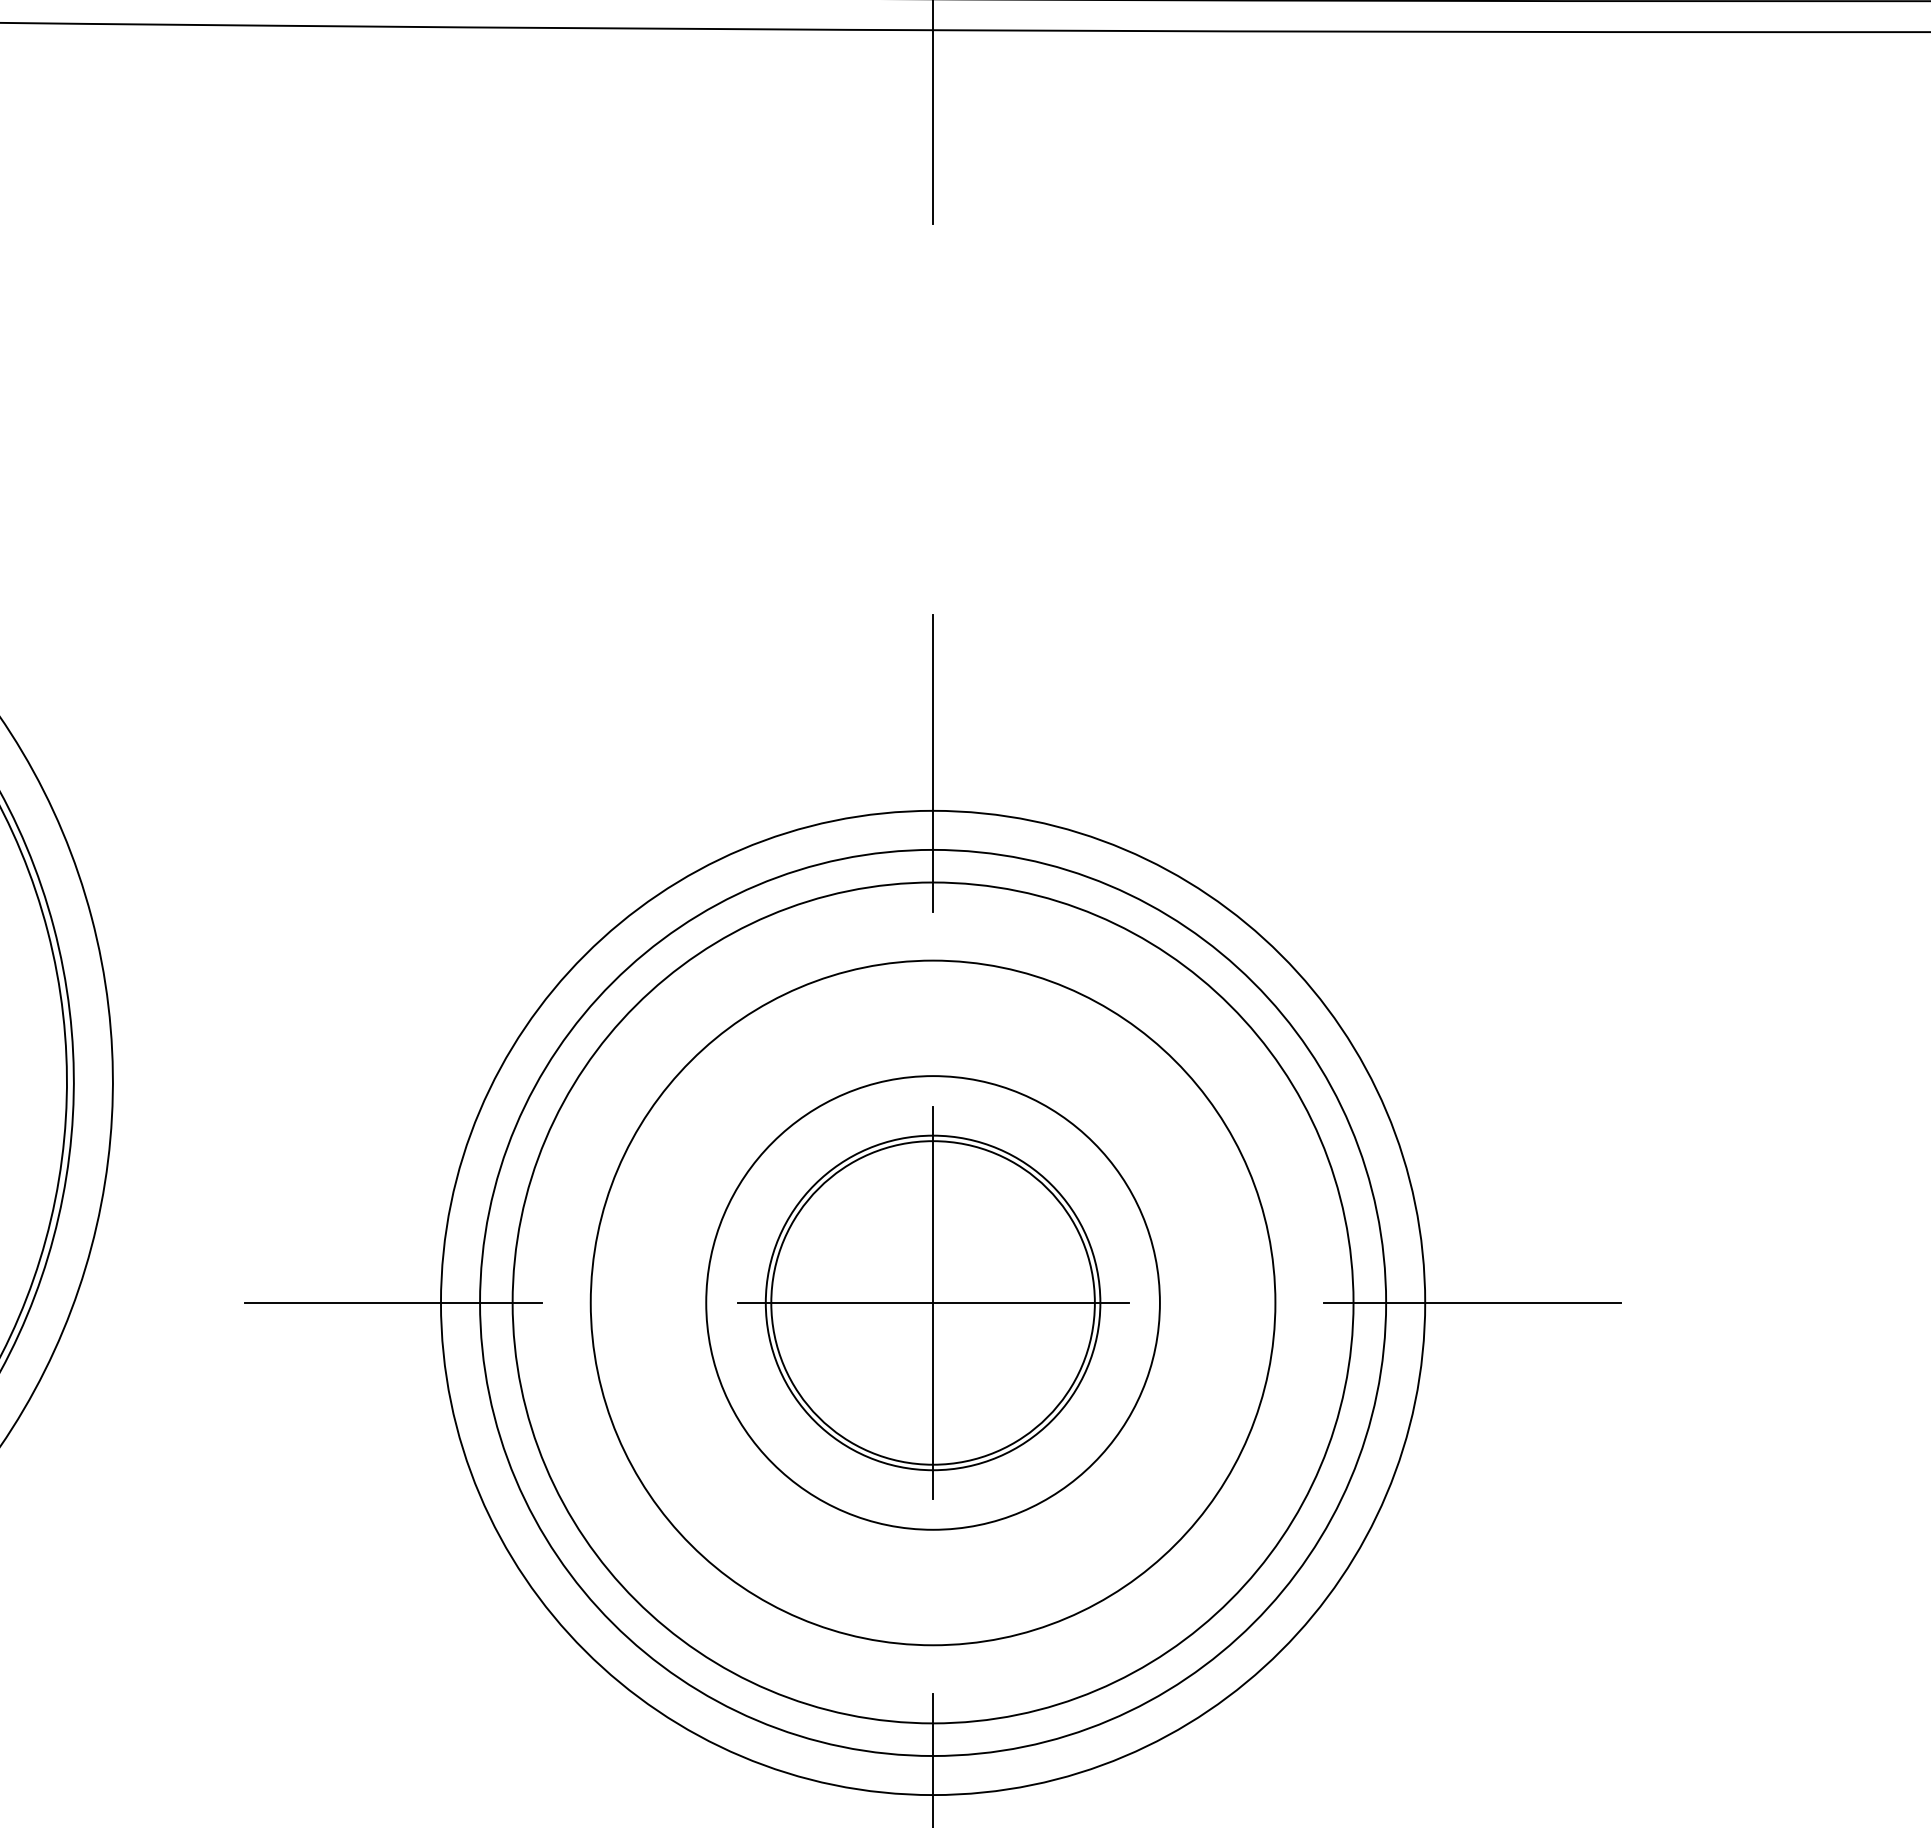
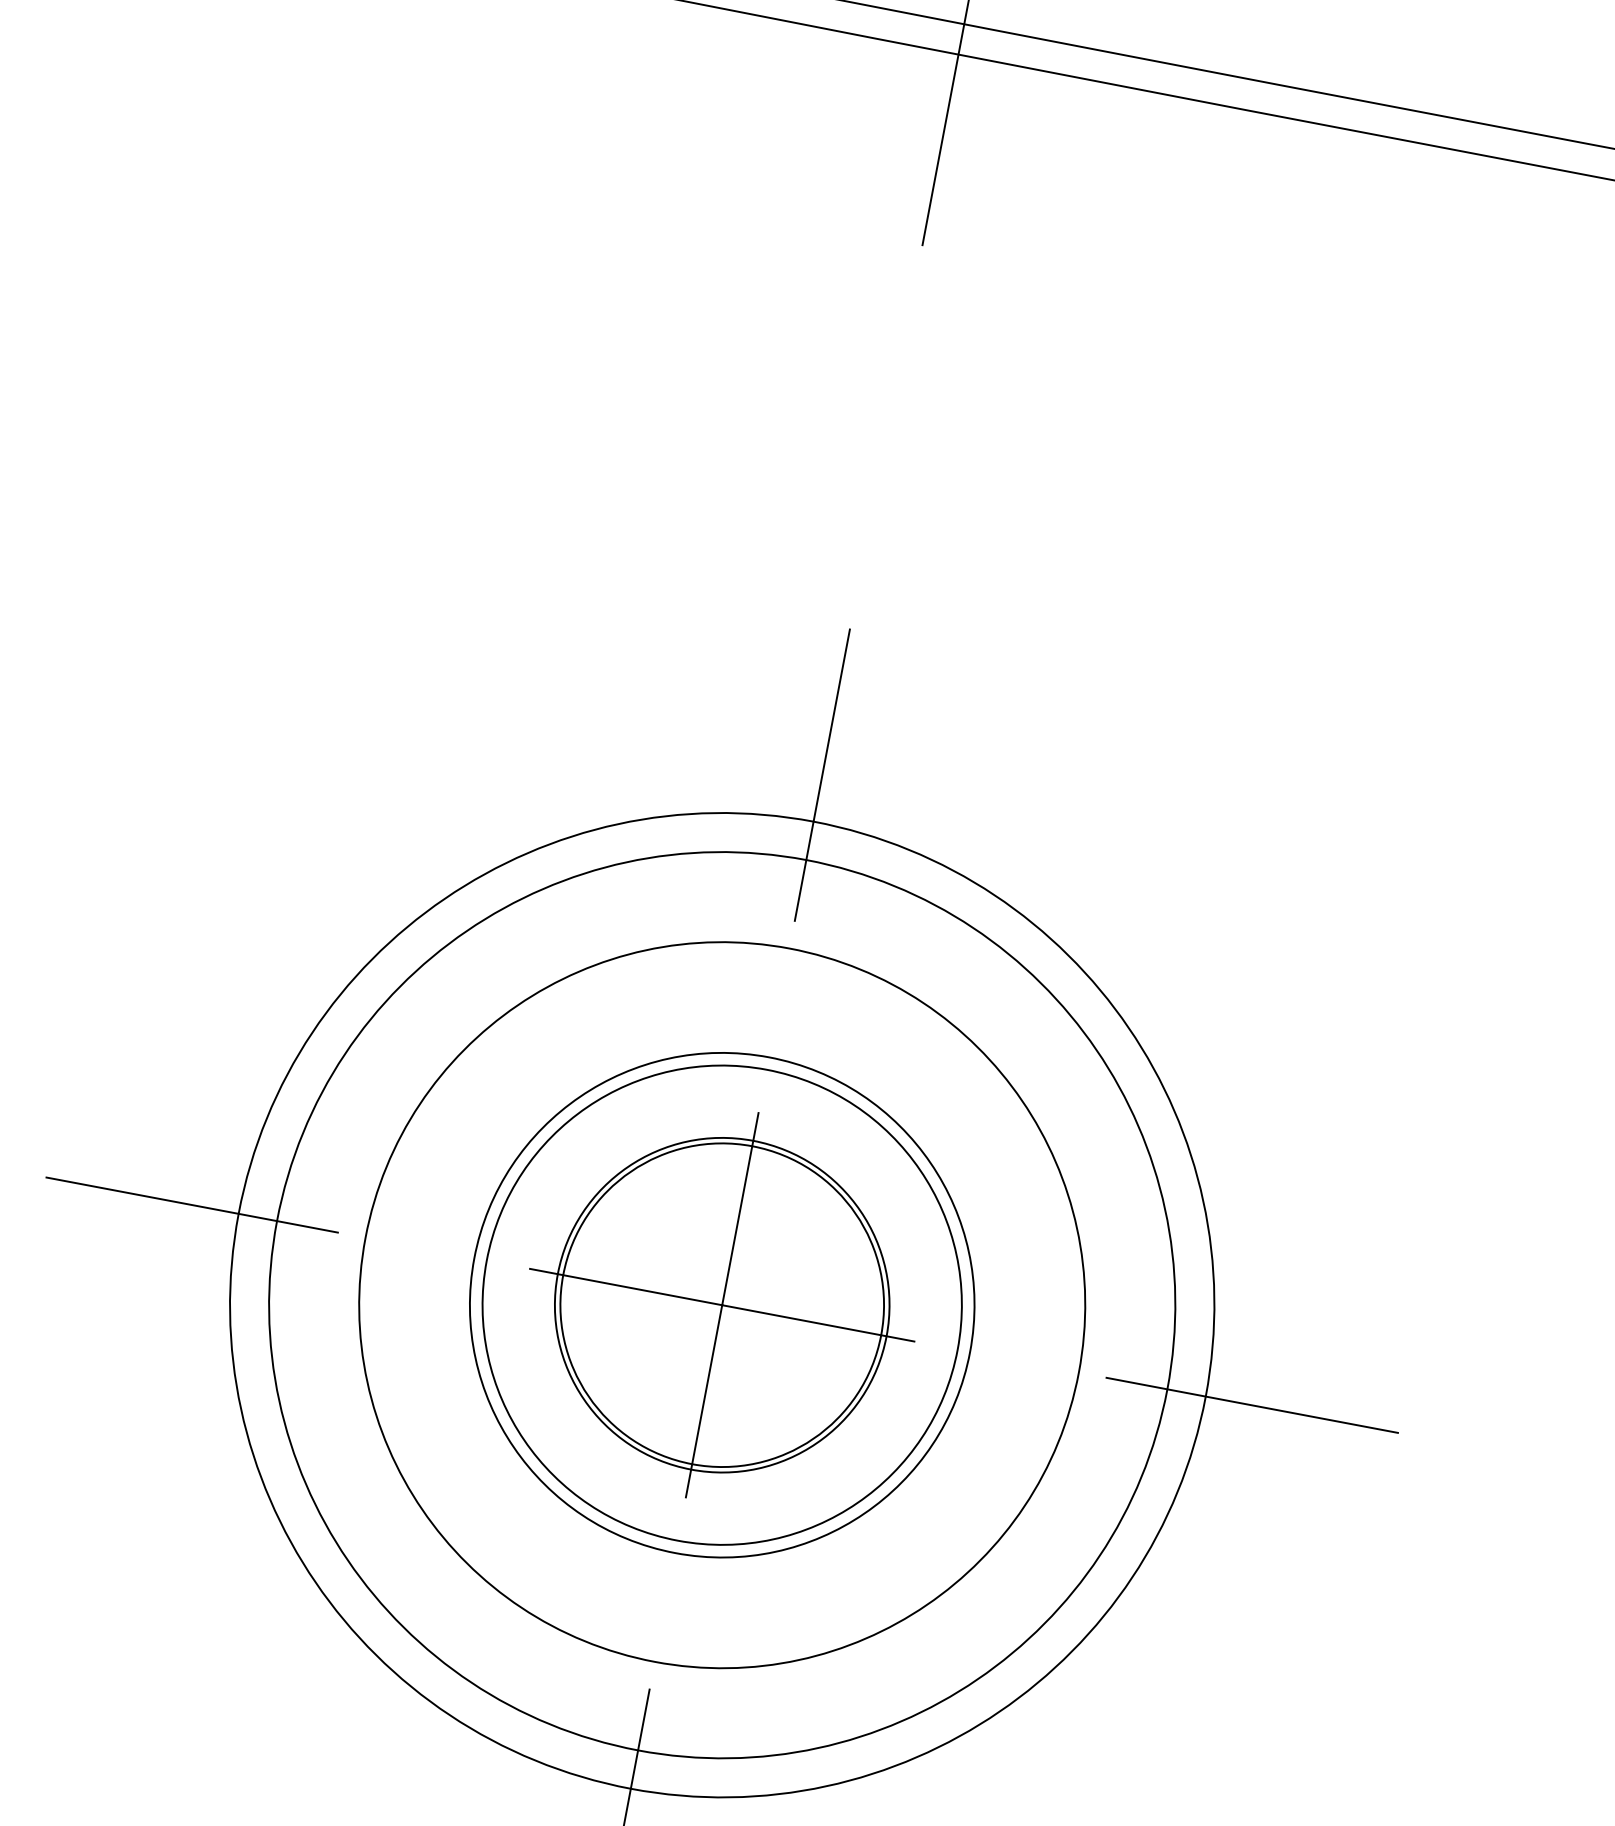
circle: (932, 1302) -> (721, 1304), size x0.6
circle: (932, 1302) -> (721, 1304), size x0.7
circle: (932, 1302) -> (721, 1304), size x1.6

